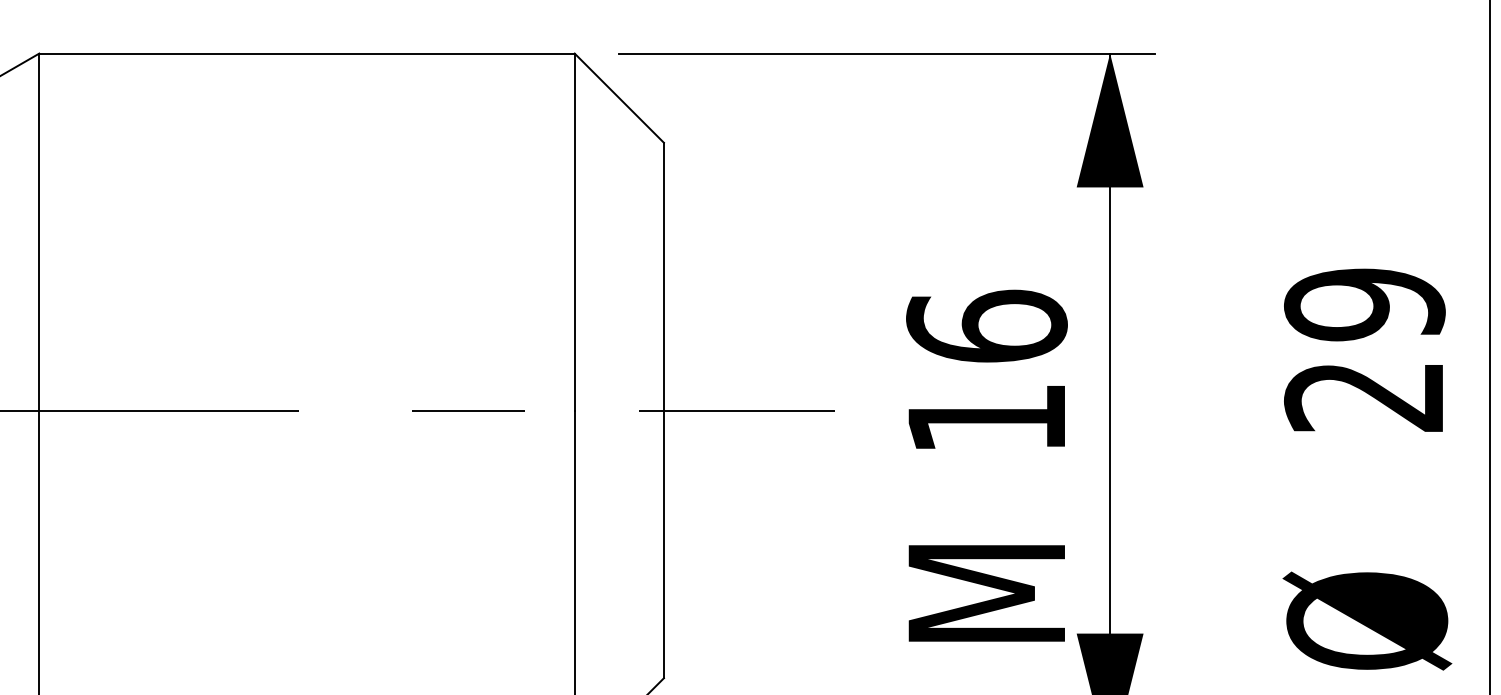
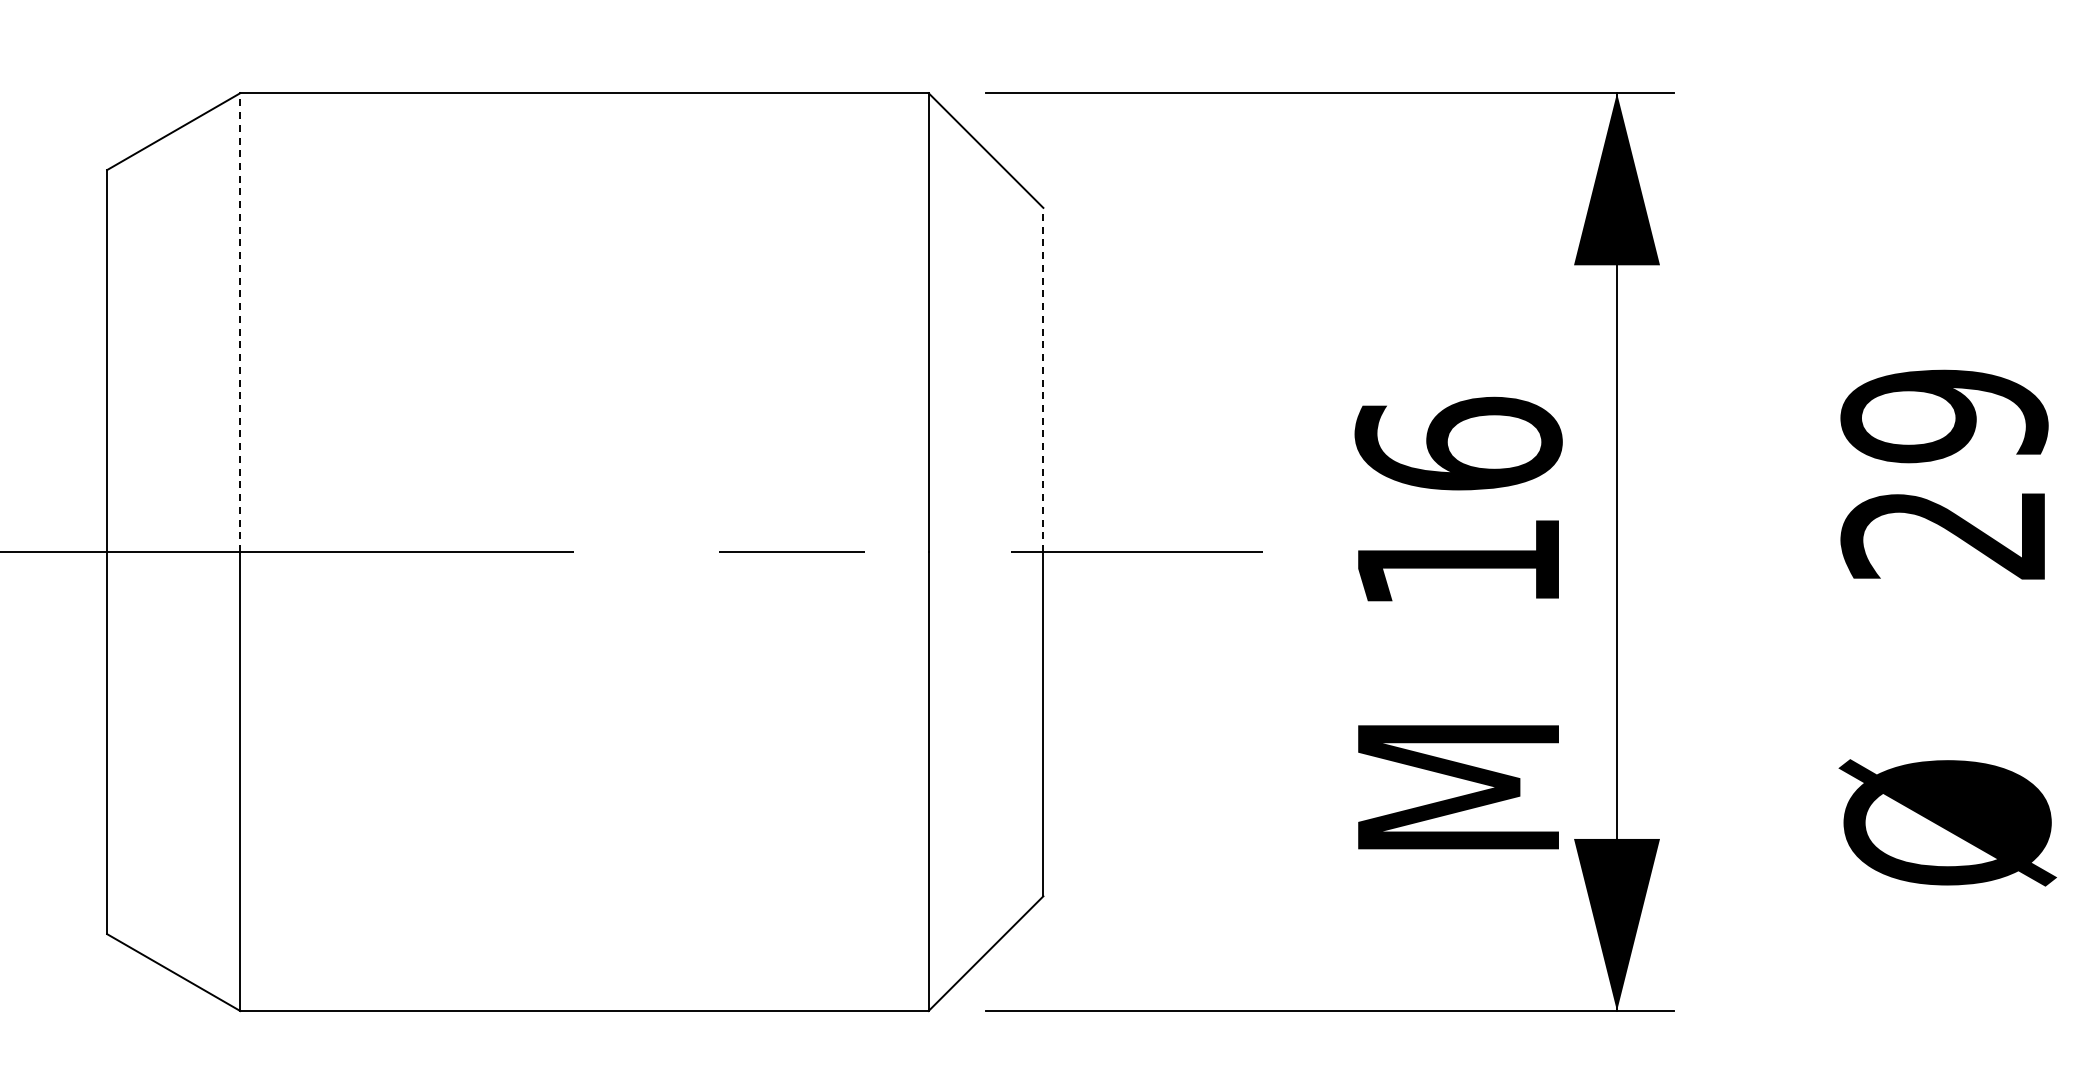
line: (39, 231) -> (240, 322), solid -> dashed
line: (664, 276) -> (1043, 379), solid -> dashed

